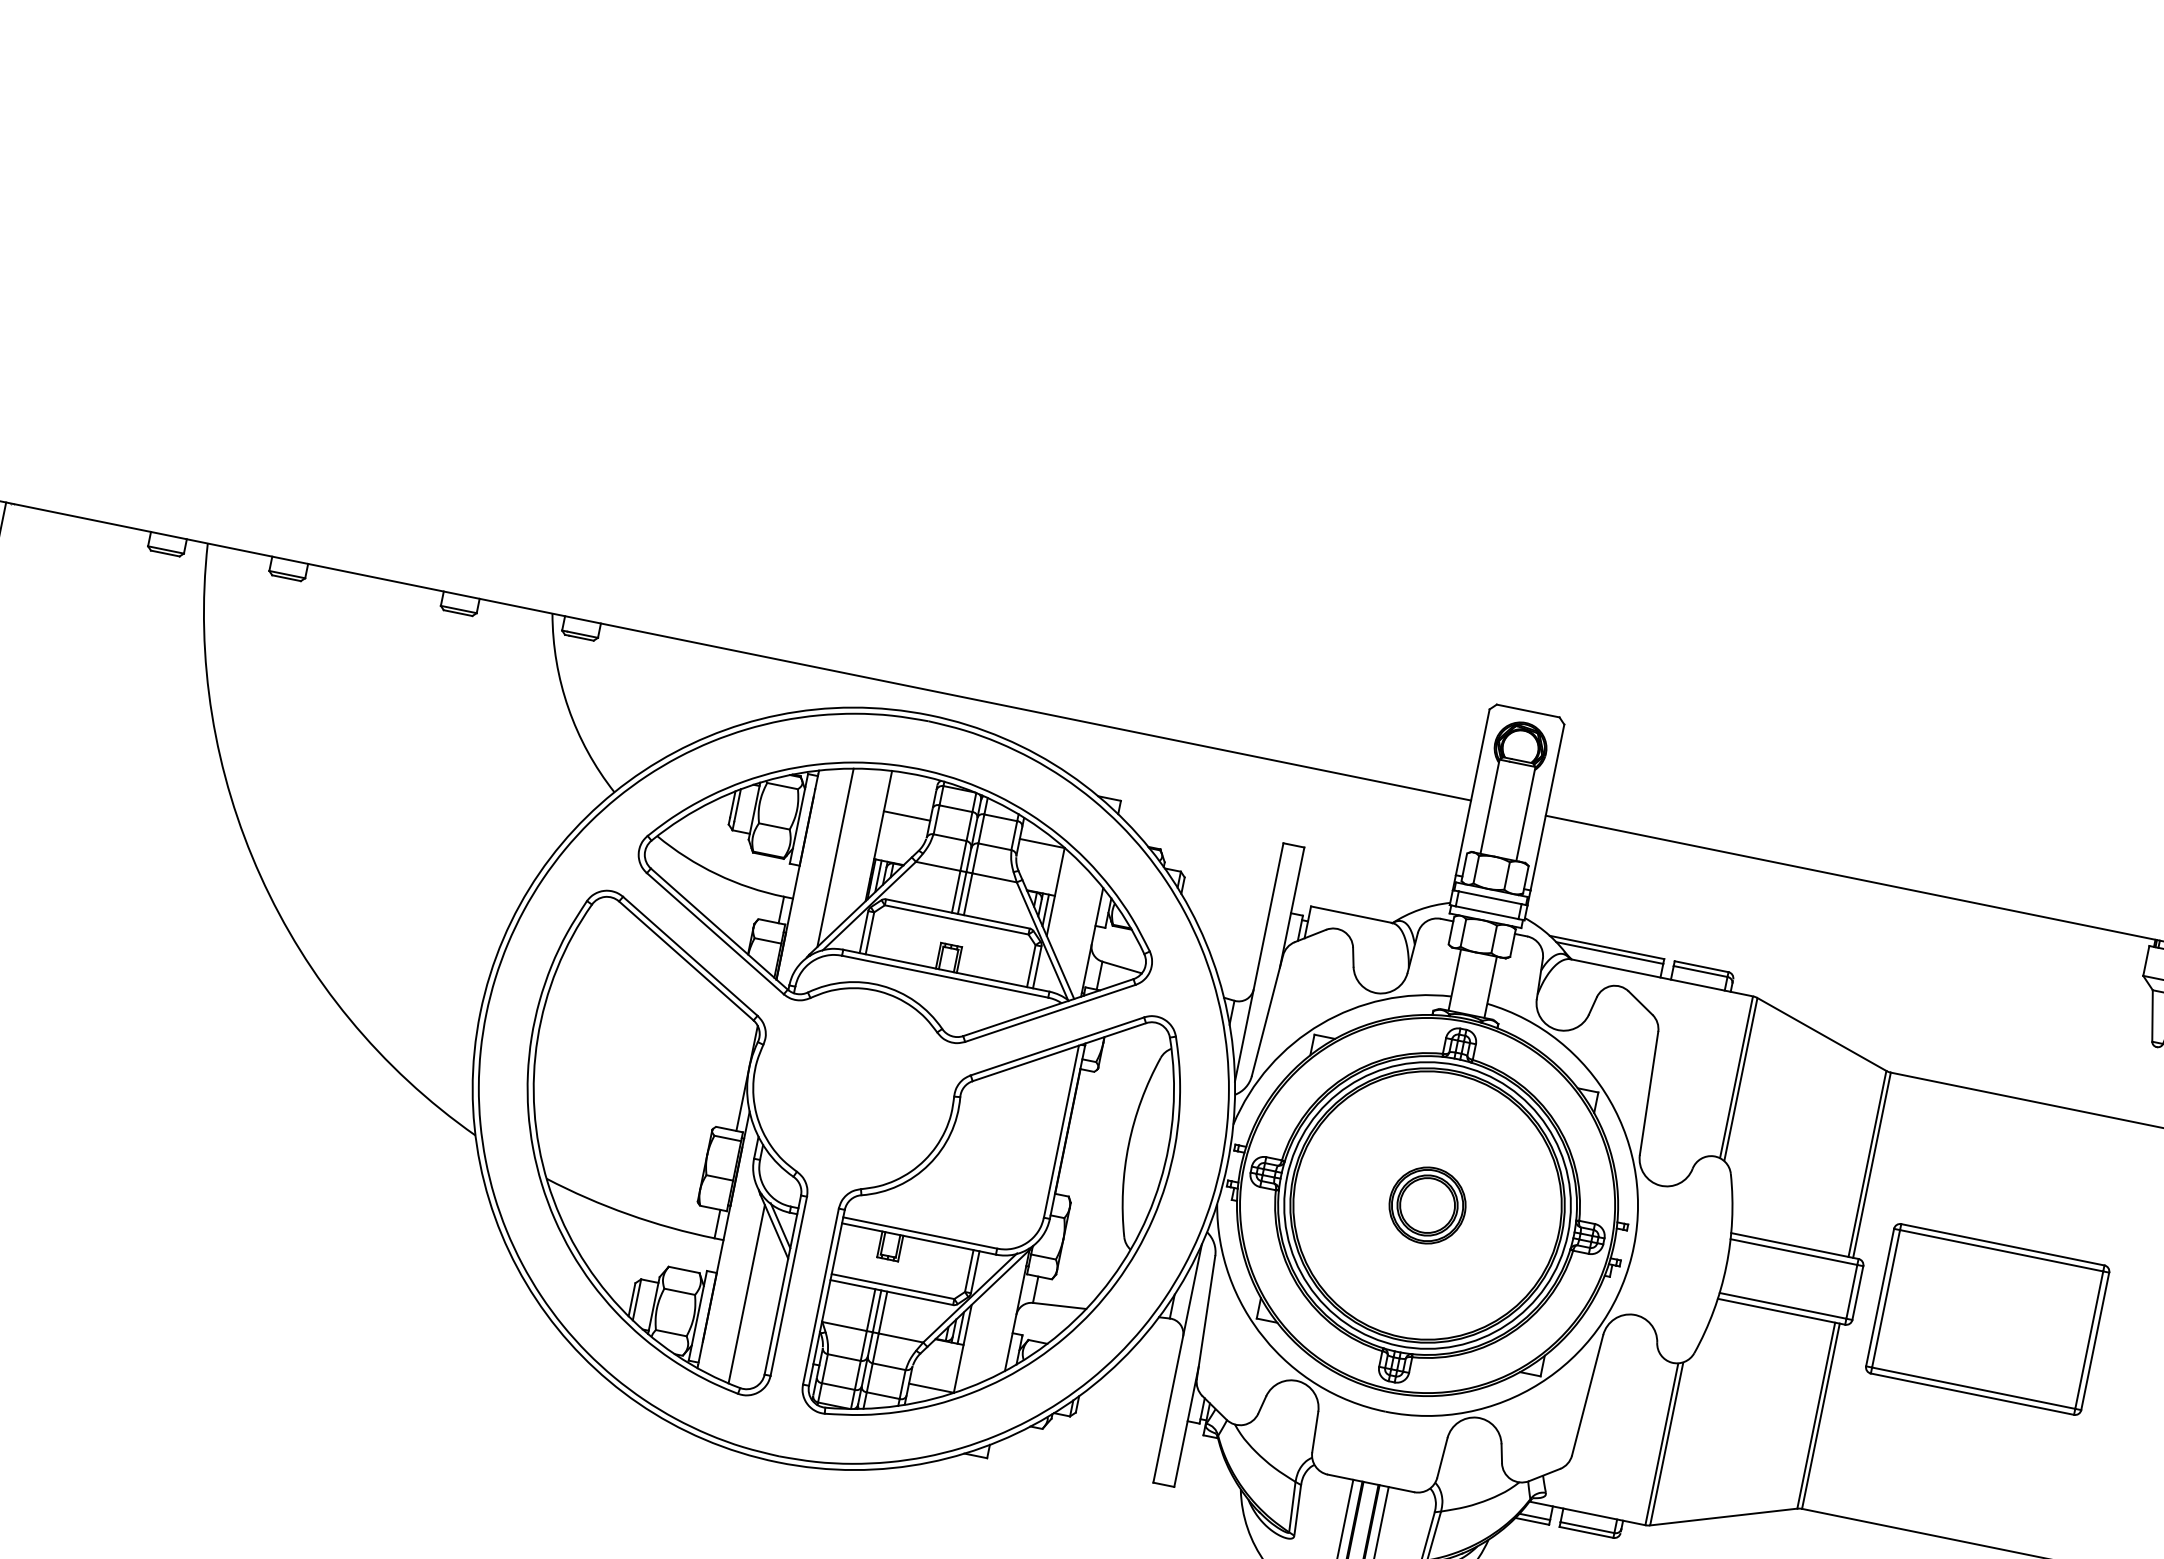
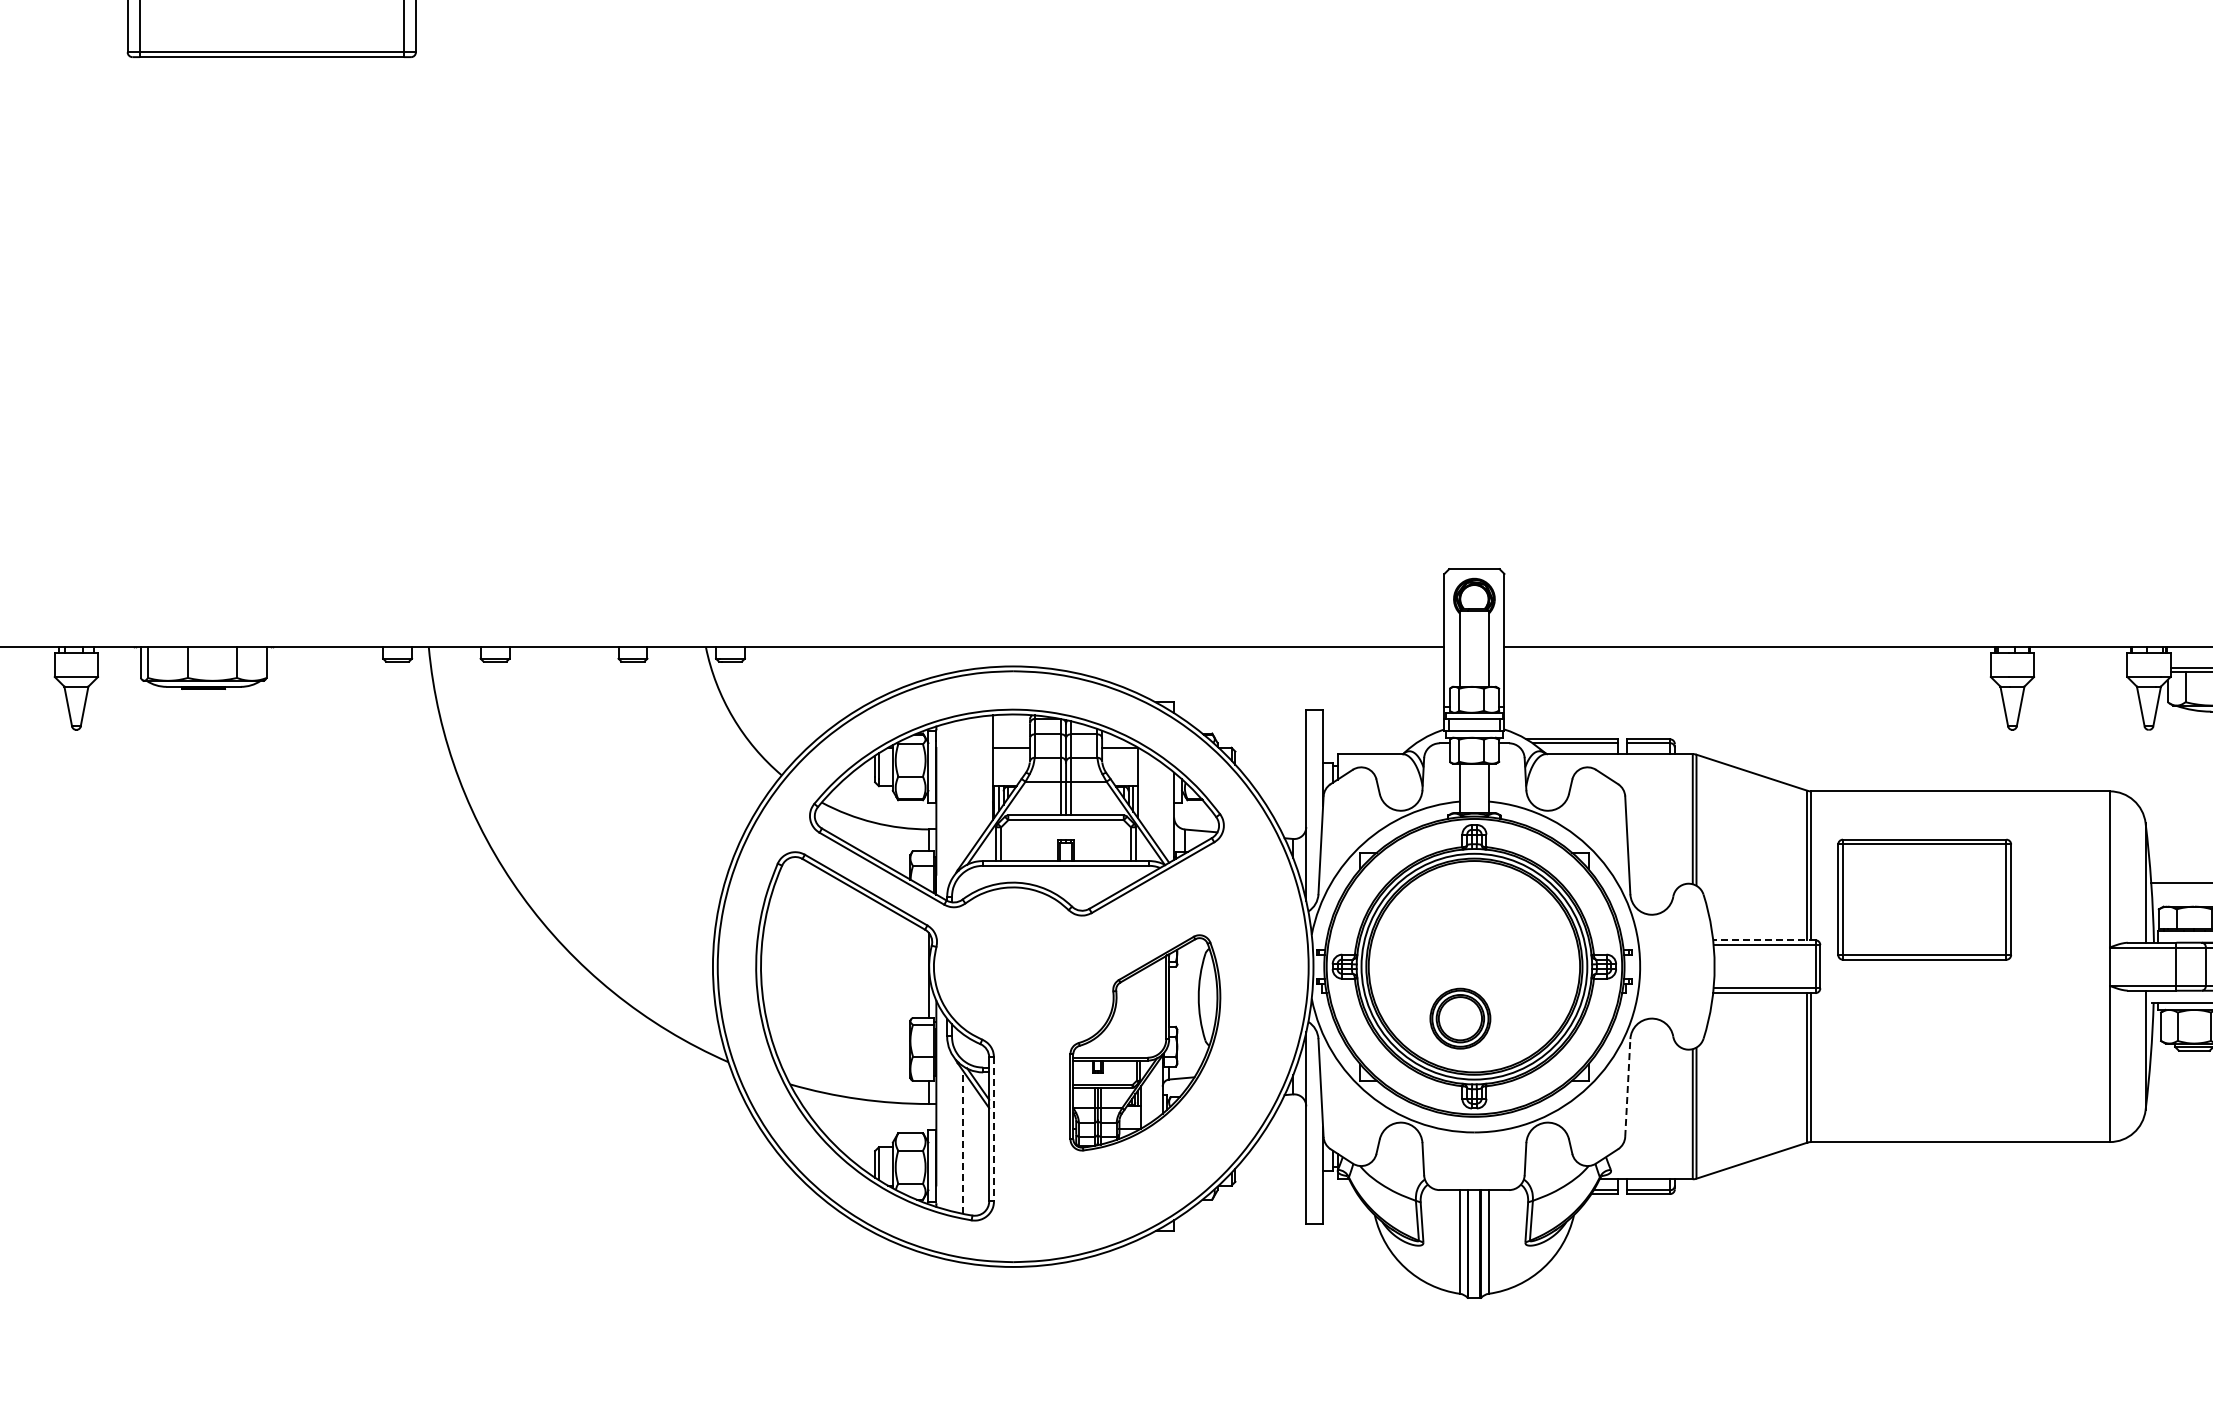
line: (835, 856) -> (962, 790), removed
part: (1427, 1205) -> (1460, 1018), moved
part: (999, 1216) -> (1145, 1042), size x0.6
line: (1793, 1246) -> (1763, 940), solid -> dashed
line: (789, 1286) -> (994, 1129), solid -> dashed
line: (746, 1294) -> (962, 1142), solid -> dashed
part: (1987, 1319) -> (1924, 899), moved
line: (1587, 1395) -> (1627, 1088), solid -> dashed

